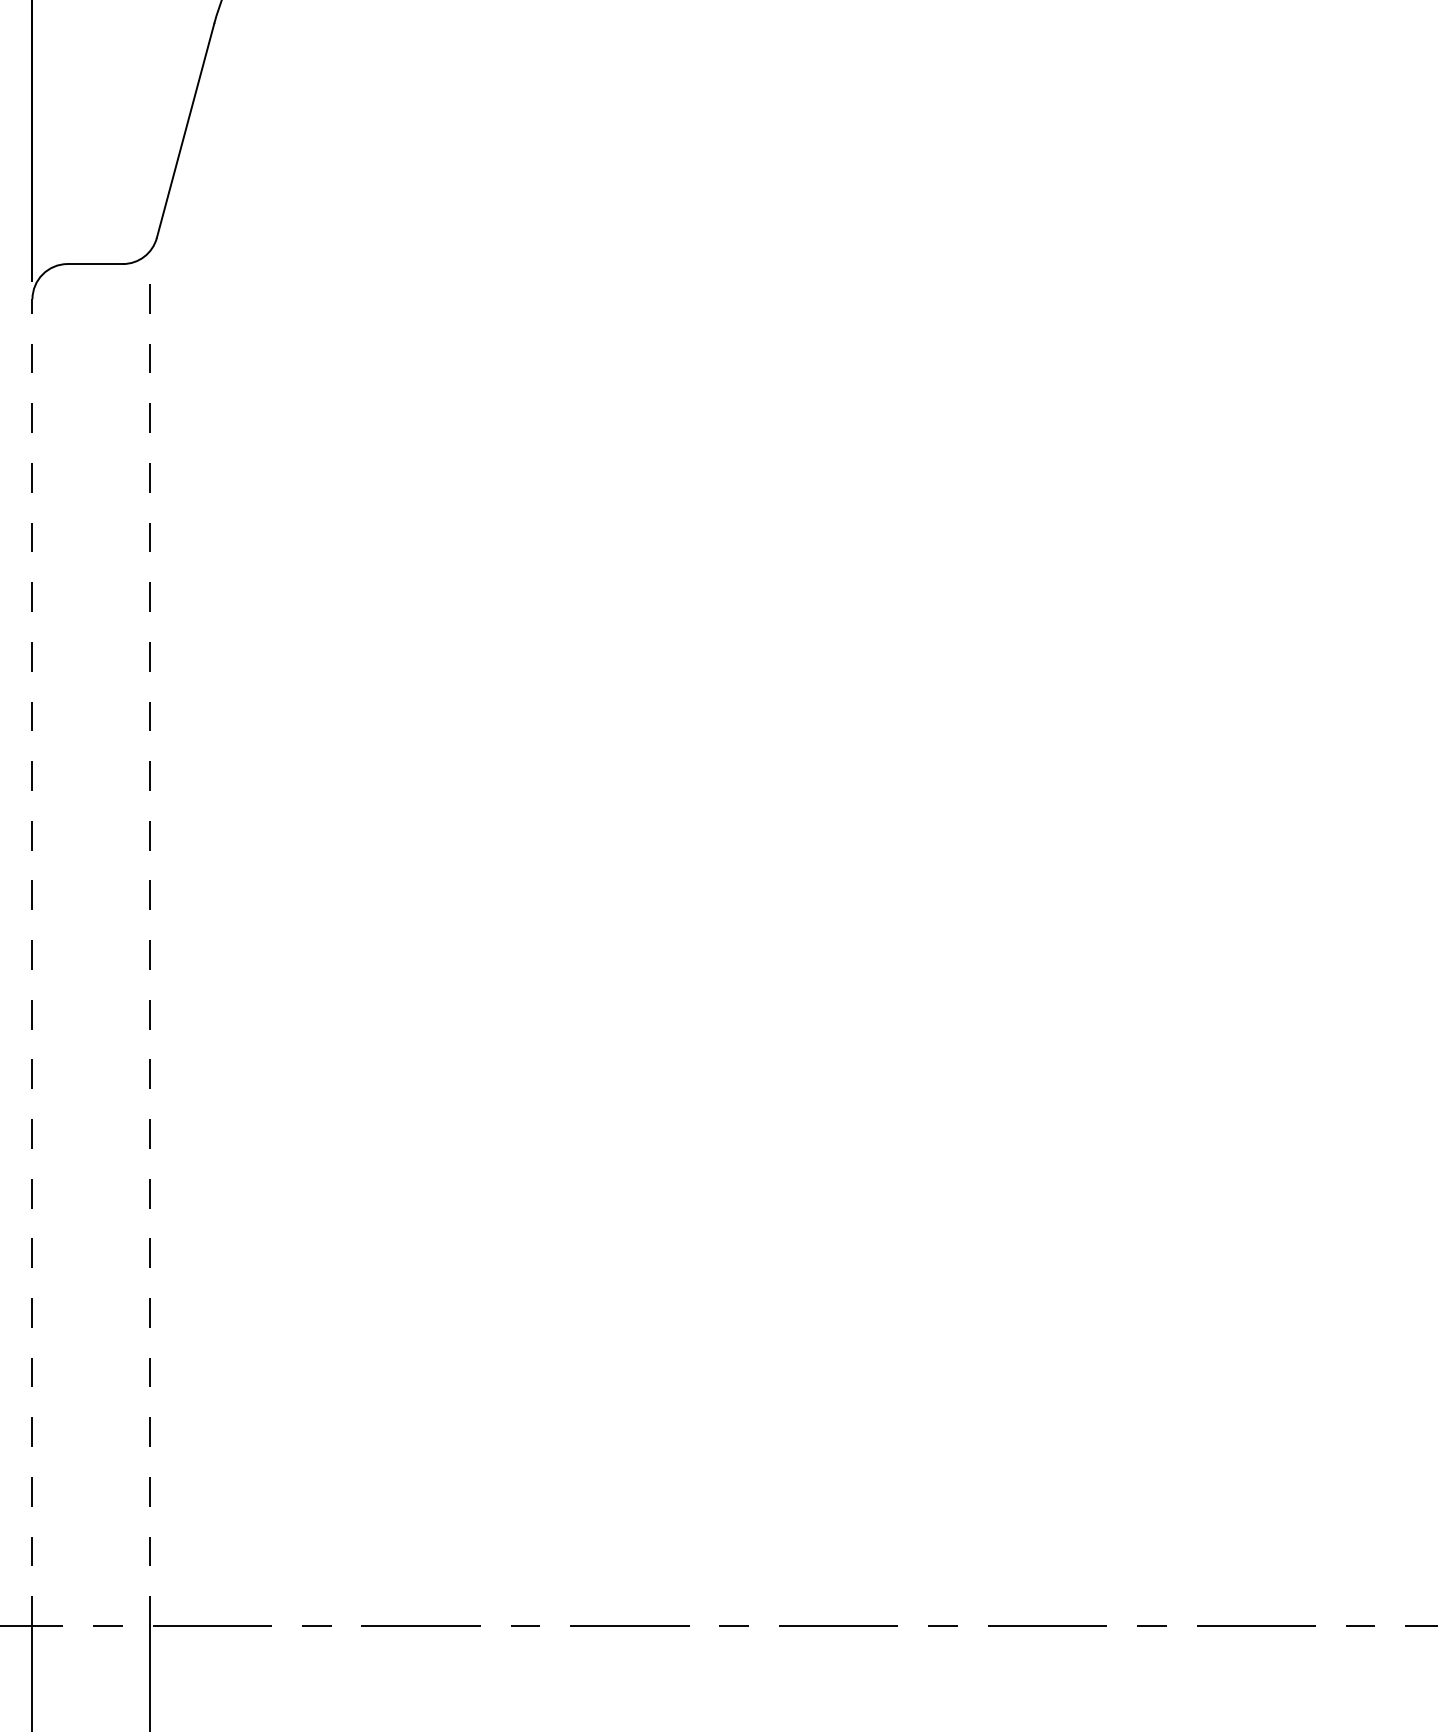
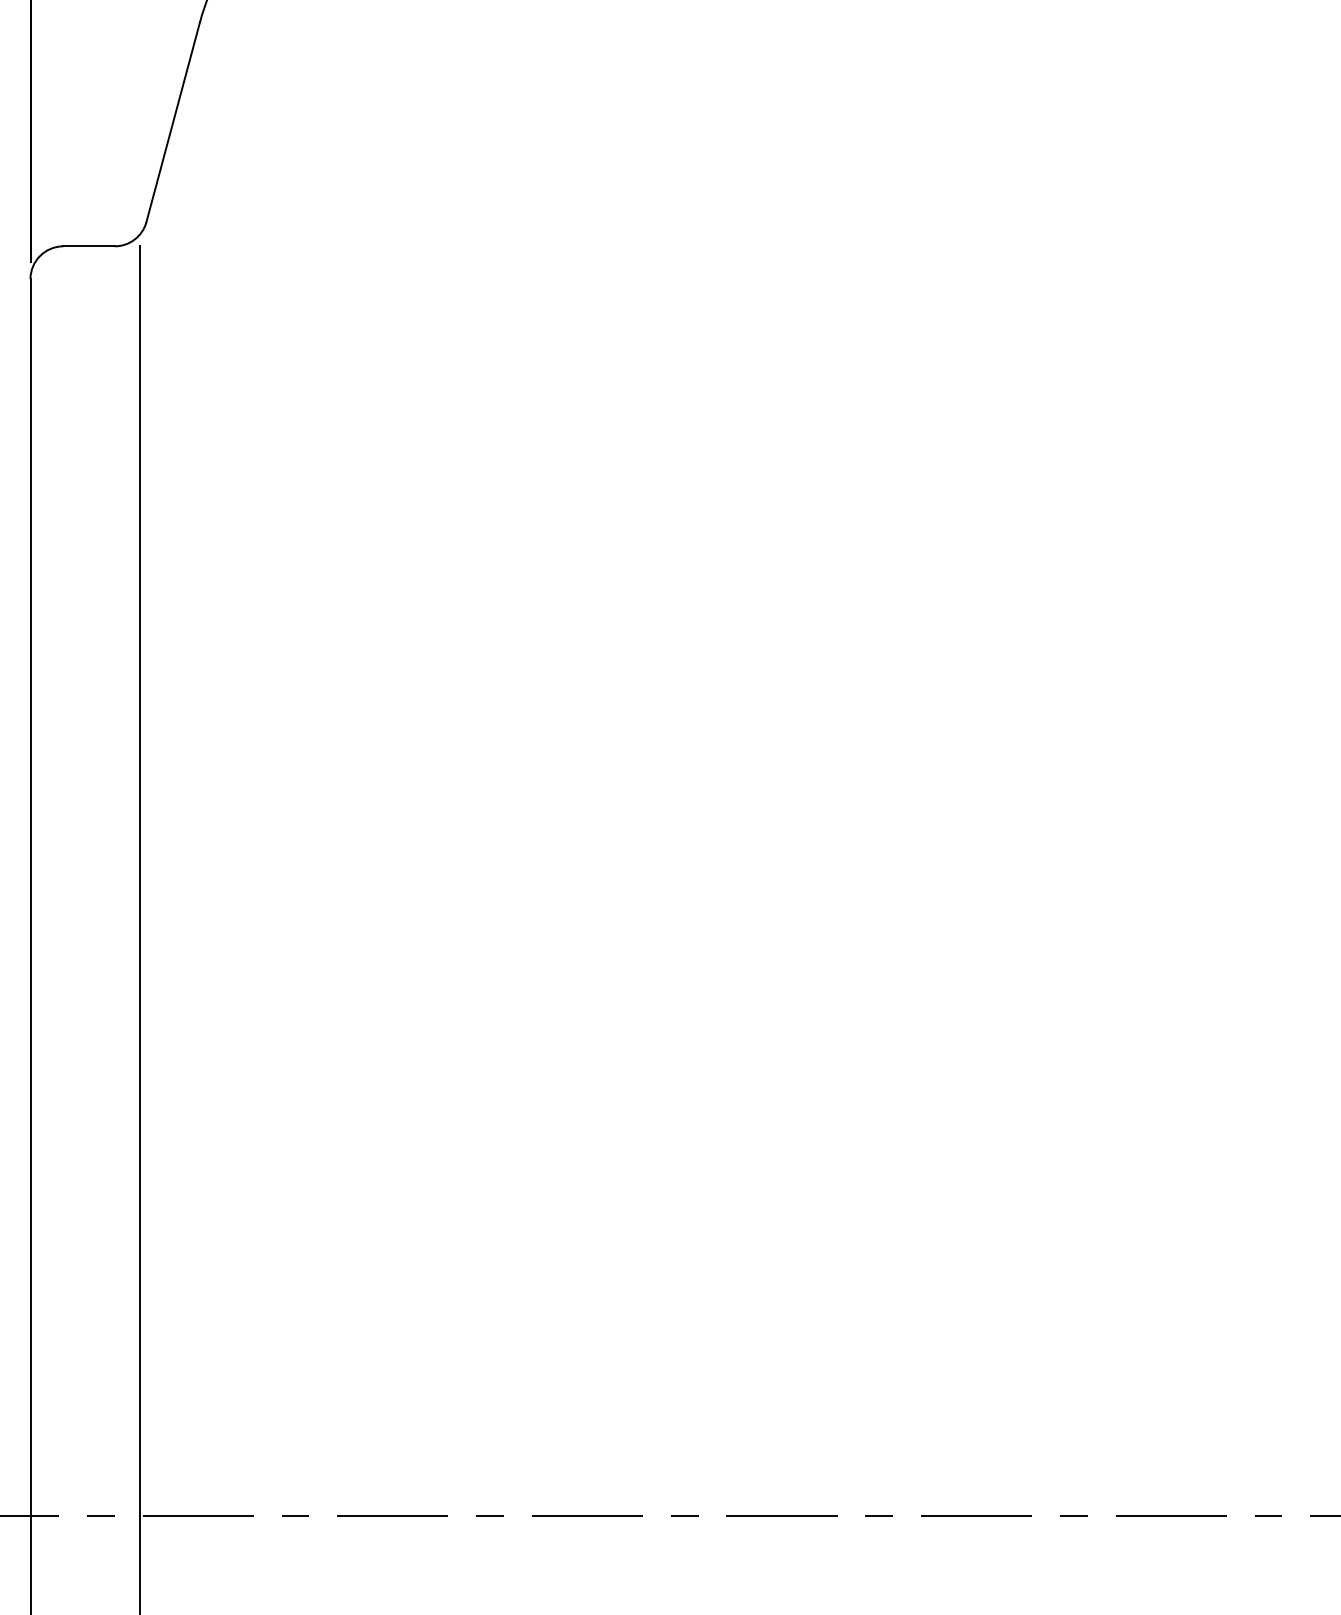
line: (149, 945) -> (139, 881), dashed -> solid
line: (32, 962) -> (30, 897), dashed -> solid

